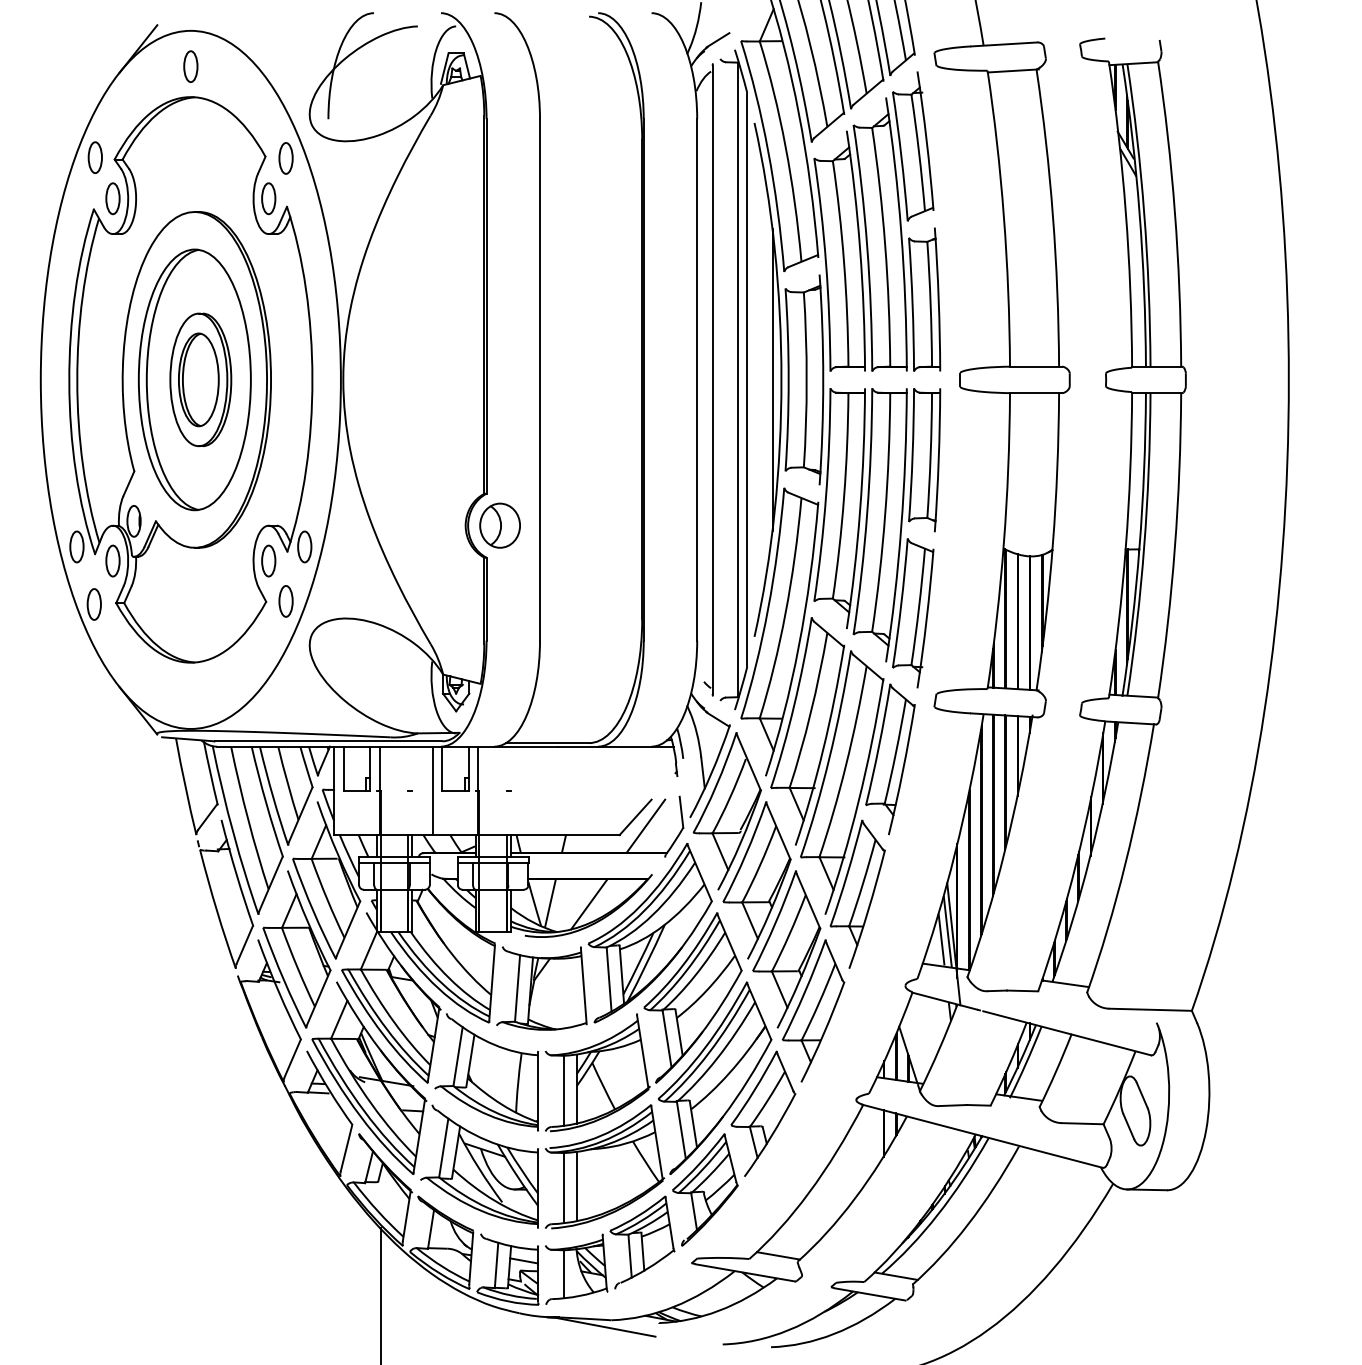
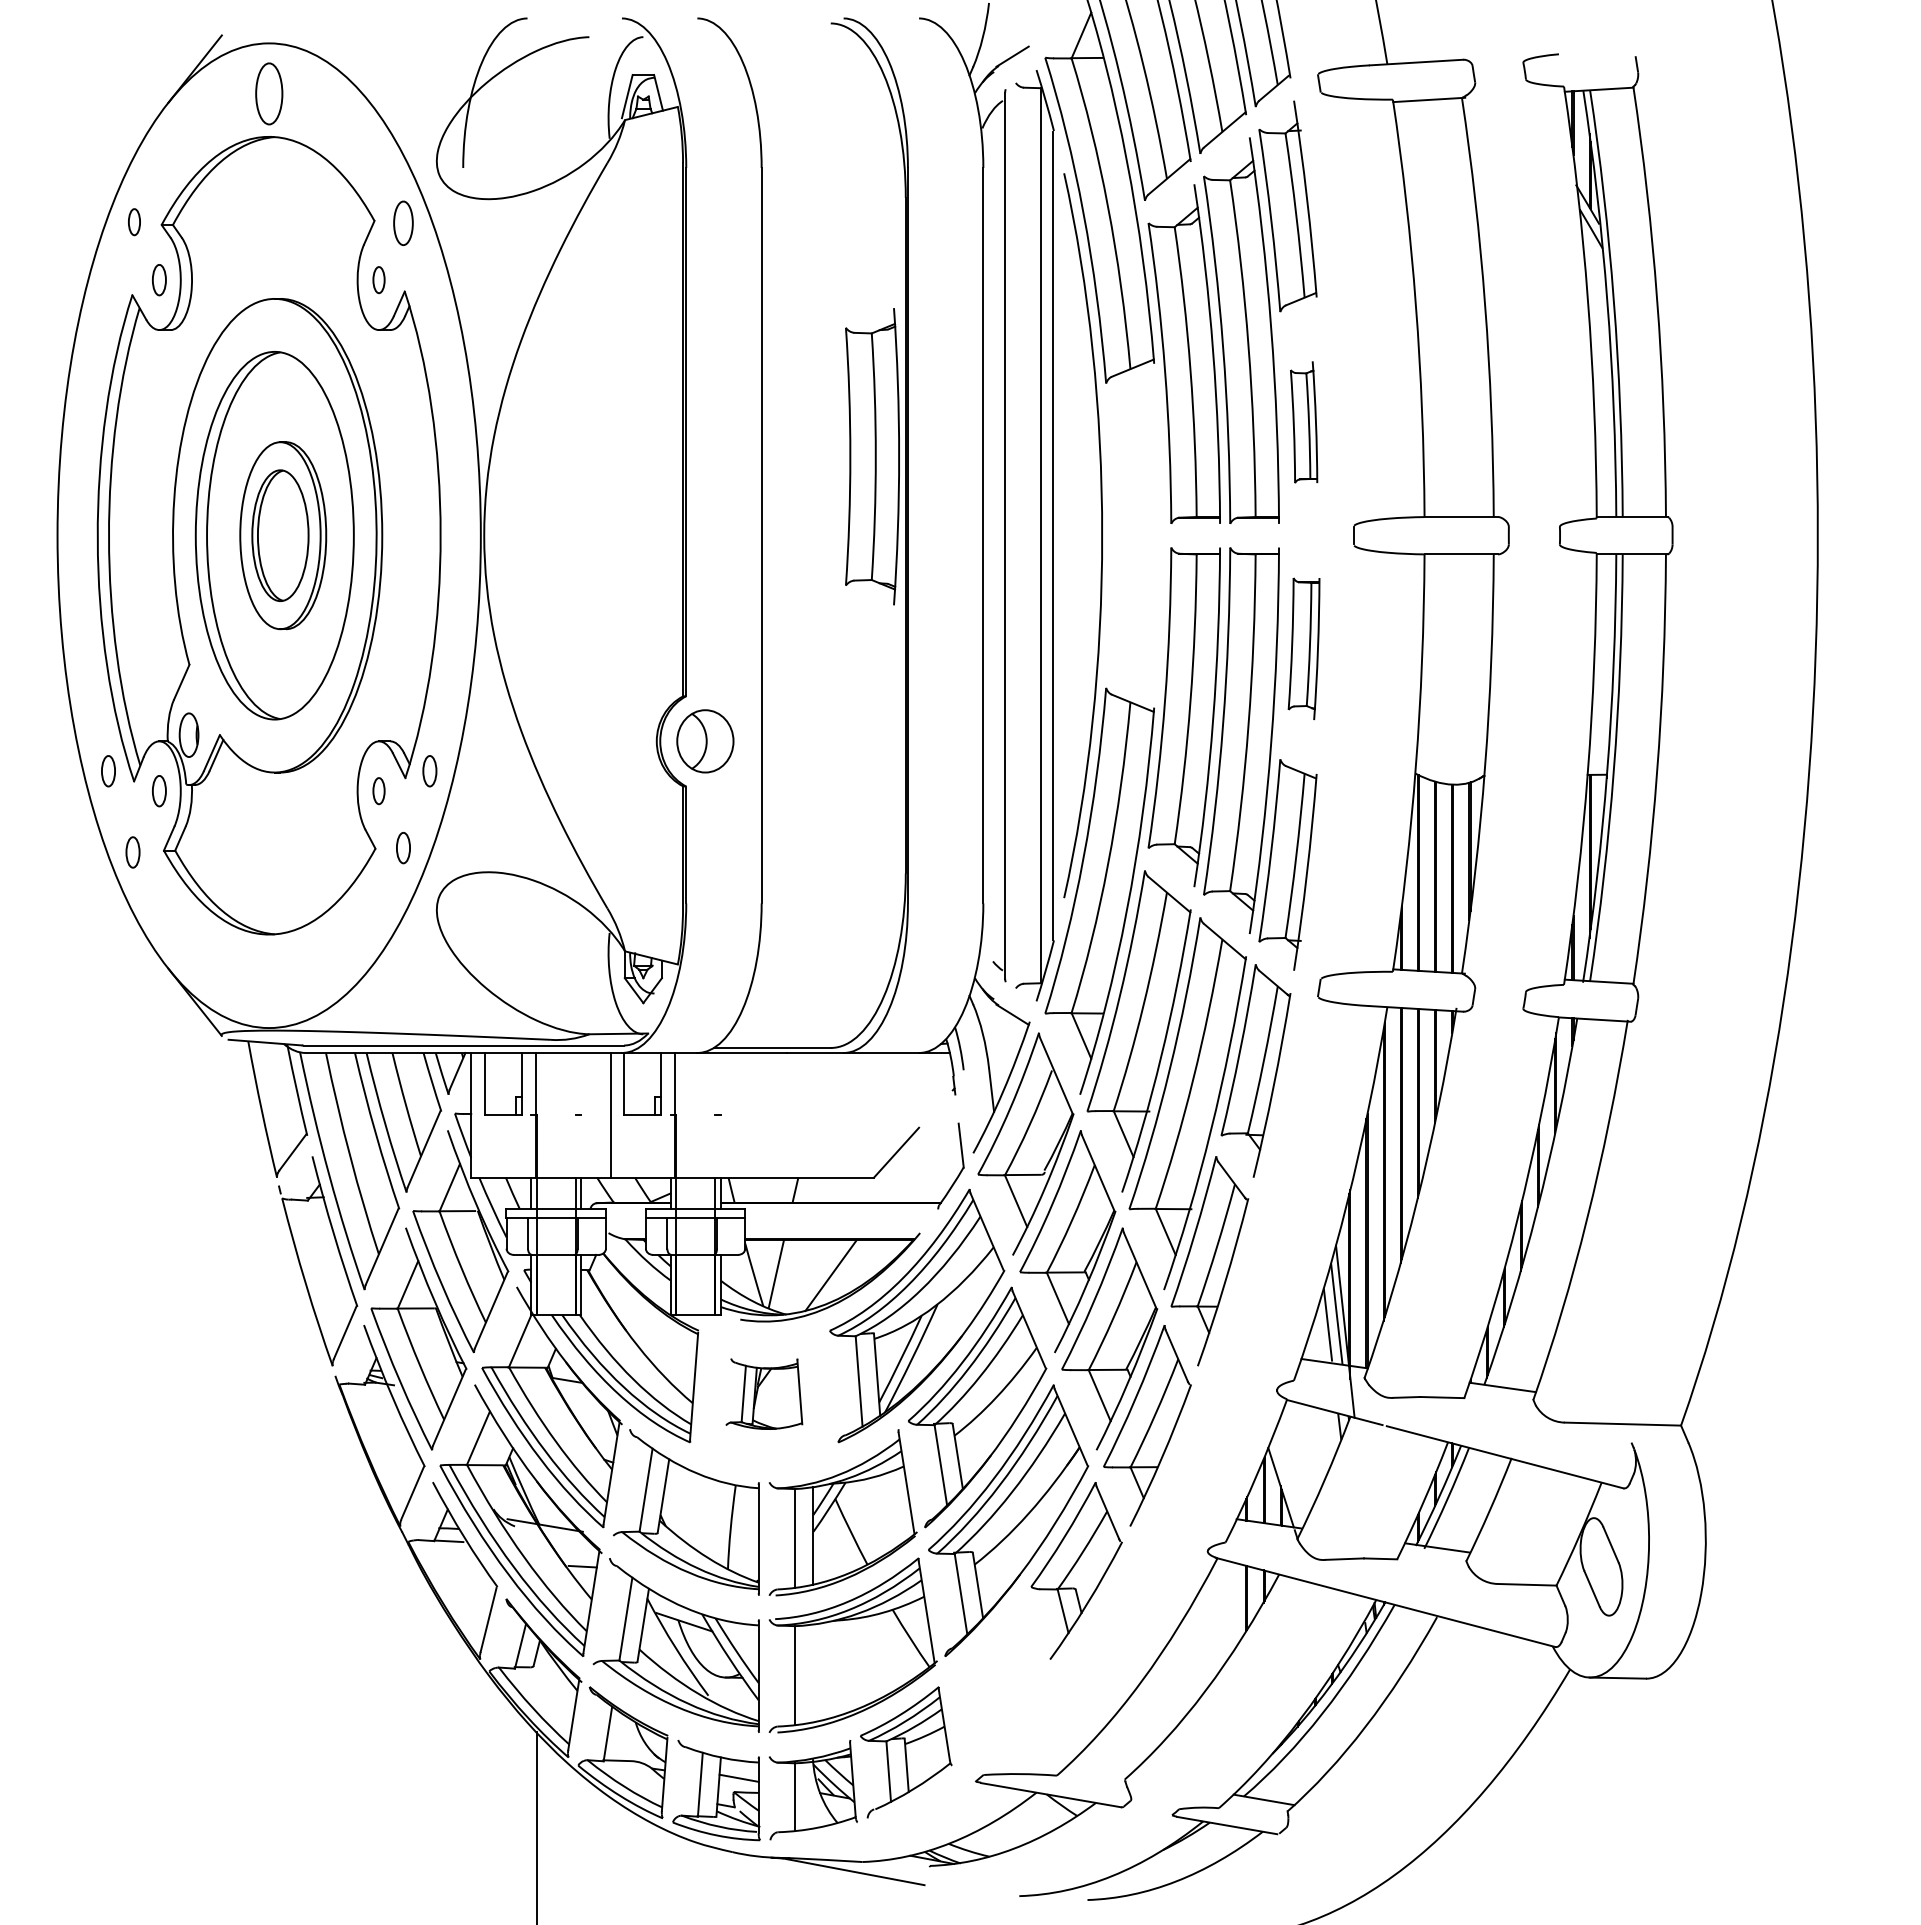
part: (190, 66) -> (268, 93), size x1.4
part: (95, 157) -> (134, 221), size x0.6
part: (113, 198) -> (159, 279), size x0.7
part: (268, 198) -> (378, 279), size x0.6
part: (924, 298) -> (1303, 421), size x0.6
line: (772, 379) -> (1089, 535), removed
part: (804, 379) -> (872, 456), moved
part: (924, 459) -> (1303, 648), size x0.7
part: (76, 546) -> (108, 770), size x0.7
part: (304, 546) -> (429, 770), size x0.7
part: (113, 560) -> (159, 790), size x0.7
part: (268, 560) -> (378, 790), size x0.6
part: (286, 600) -> (403, 847), size x0.7
part: (93, 604) -> (132, 852), size x0.7
line: (646, 825) -> (911, 1164), removed
part: (542, 988) -> (764, 1393), size x0.6
line: (576, 1186) -> (813, 1673), removed
part: (705, 1189) -> (994, 1677), removed
line: (778, 1255) -> (1097, 1770), removed

